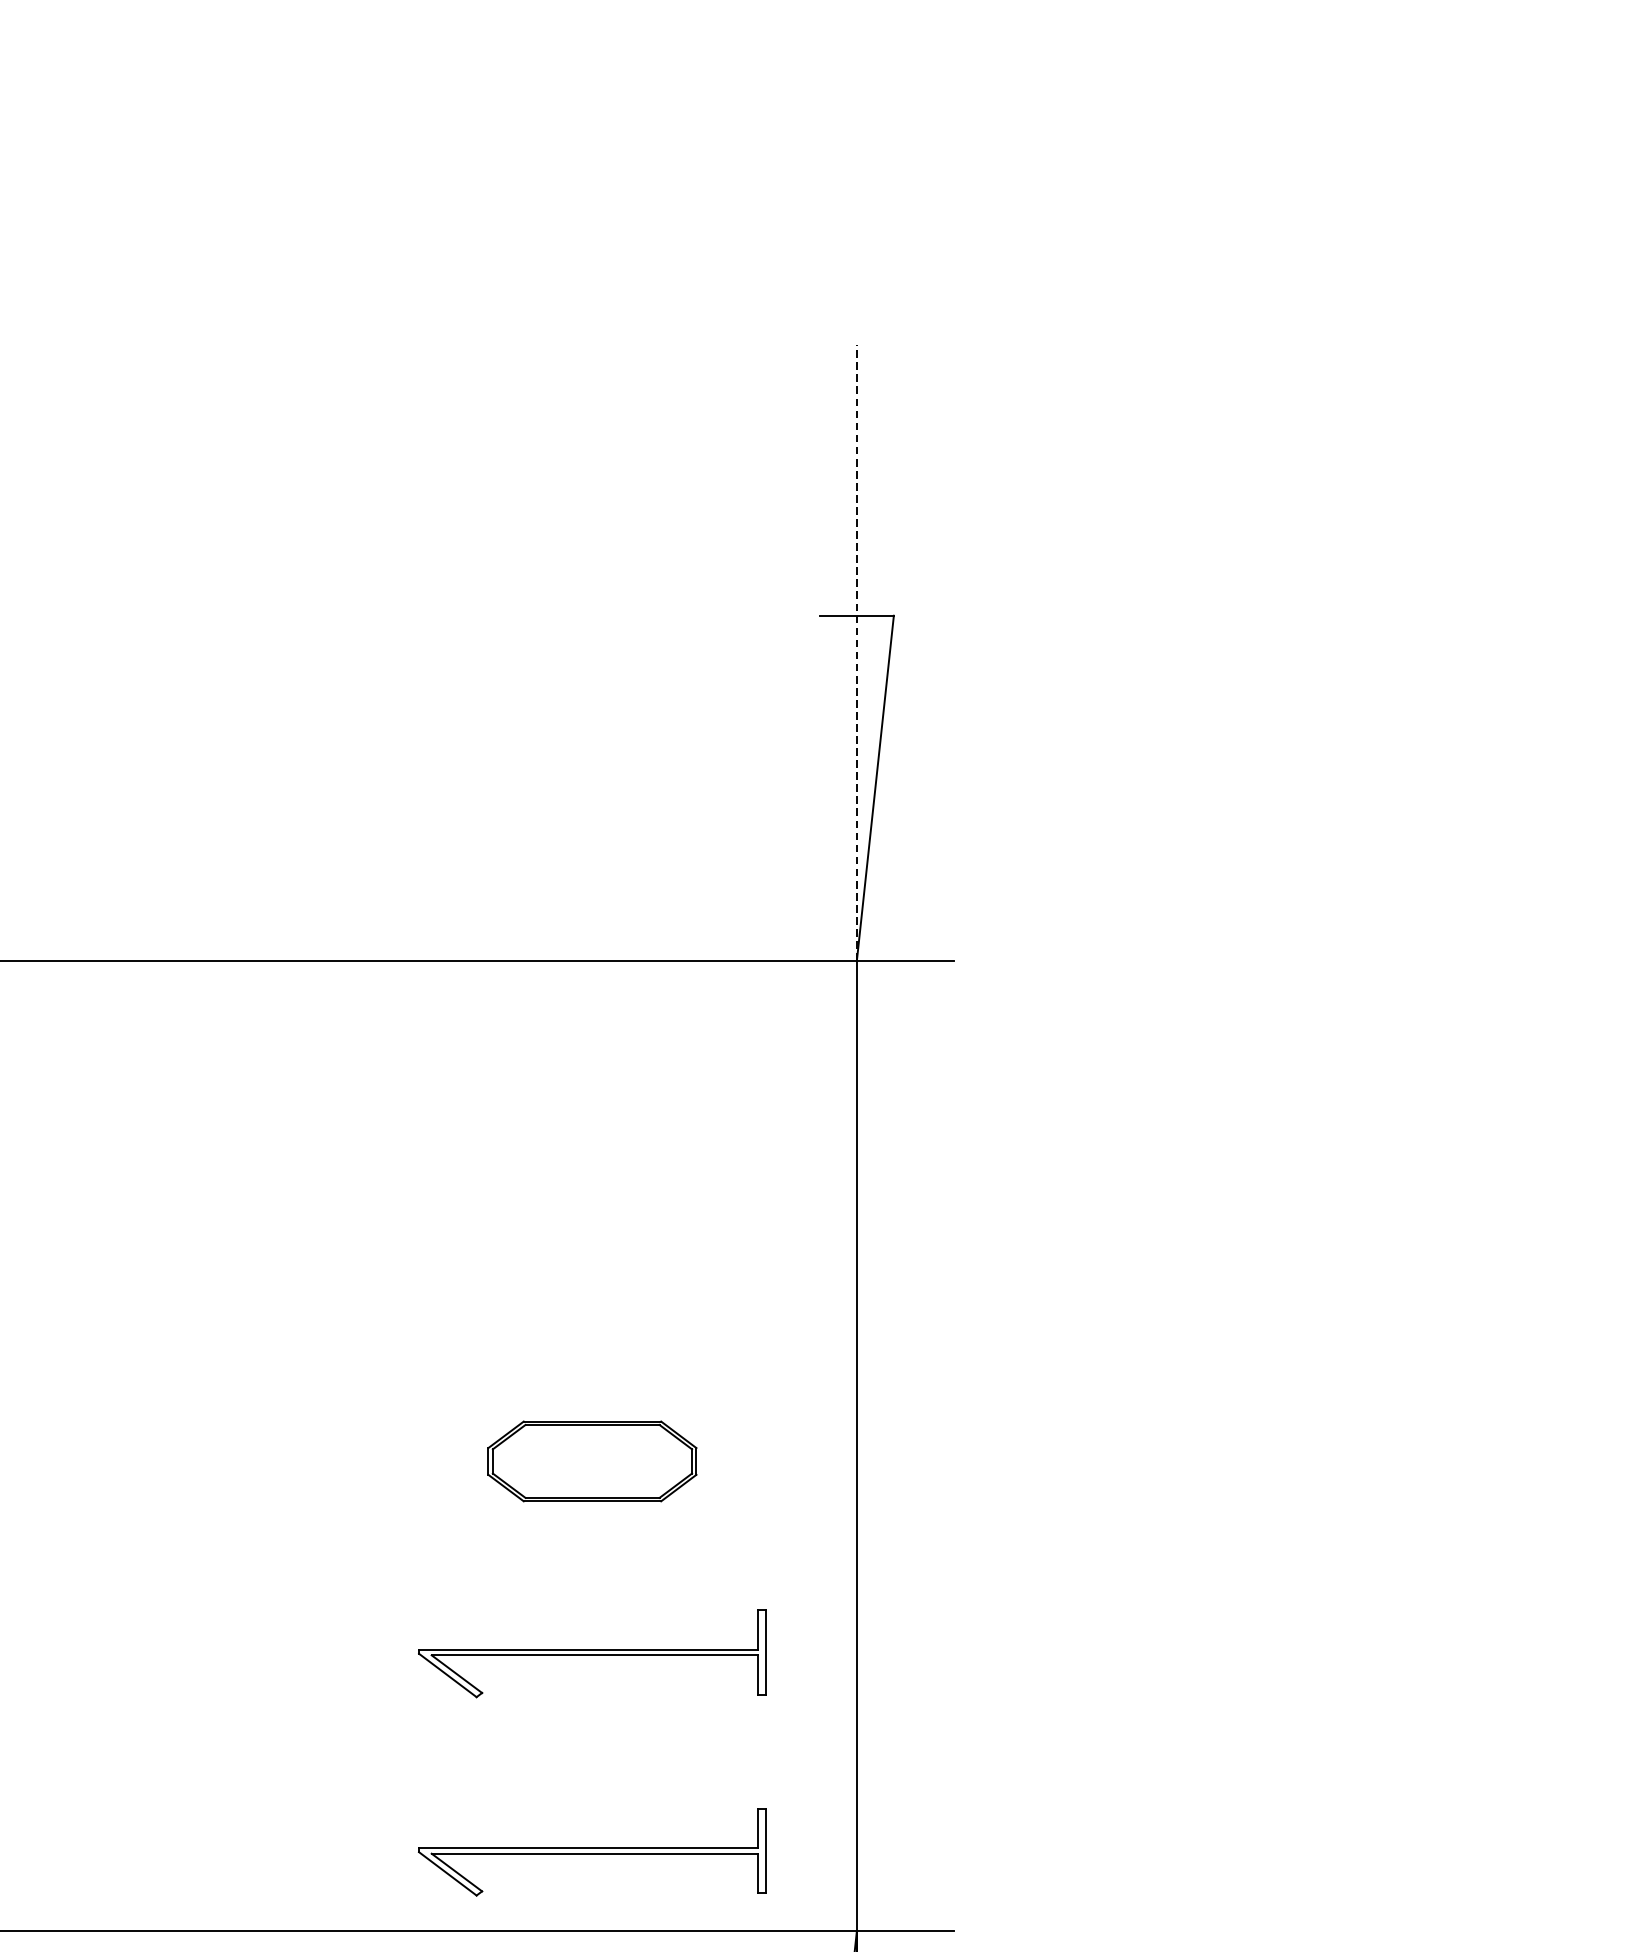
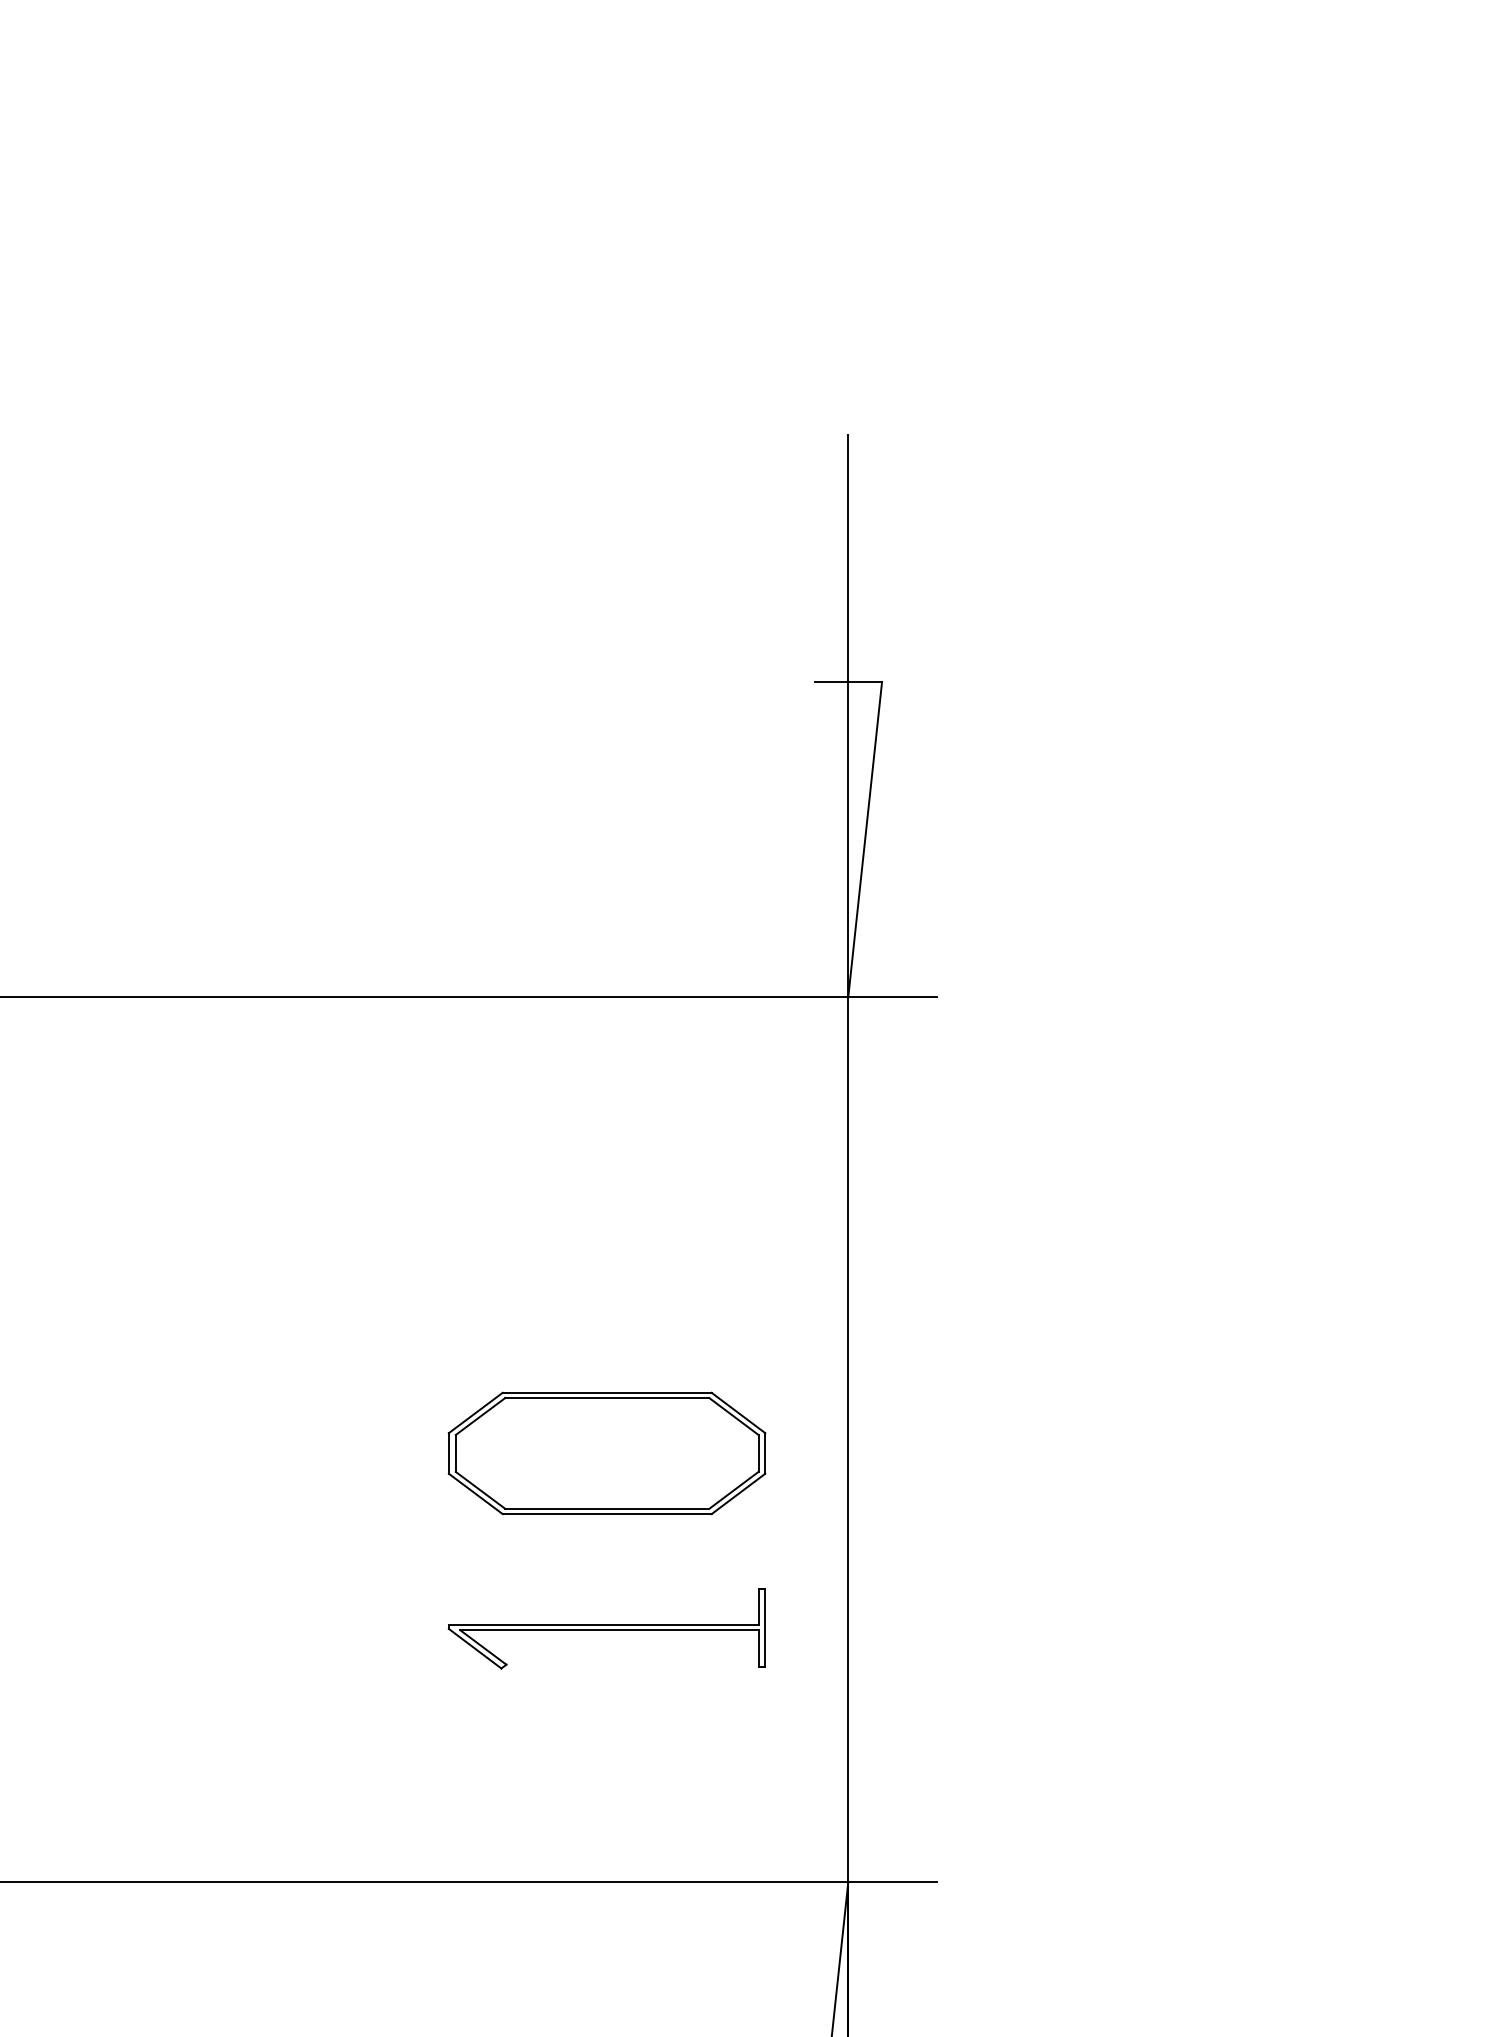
line: (857, 652) -> (848, 715), dashed -> solid
part: (591, 1461) -> (606, 1453), size x1.67
part: (591, 1851) -> (606, 1809), removed

